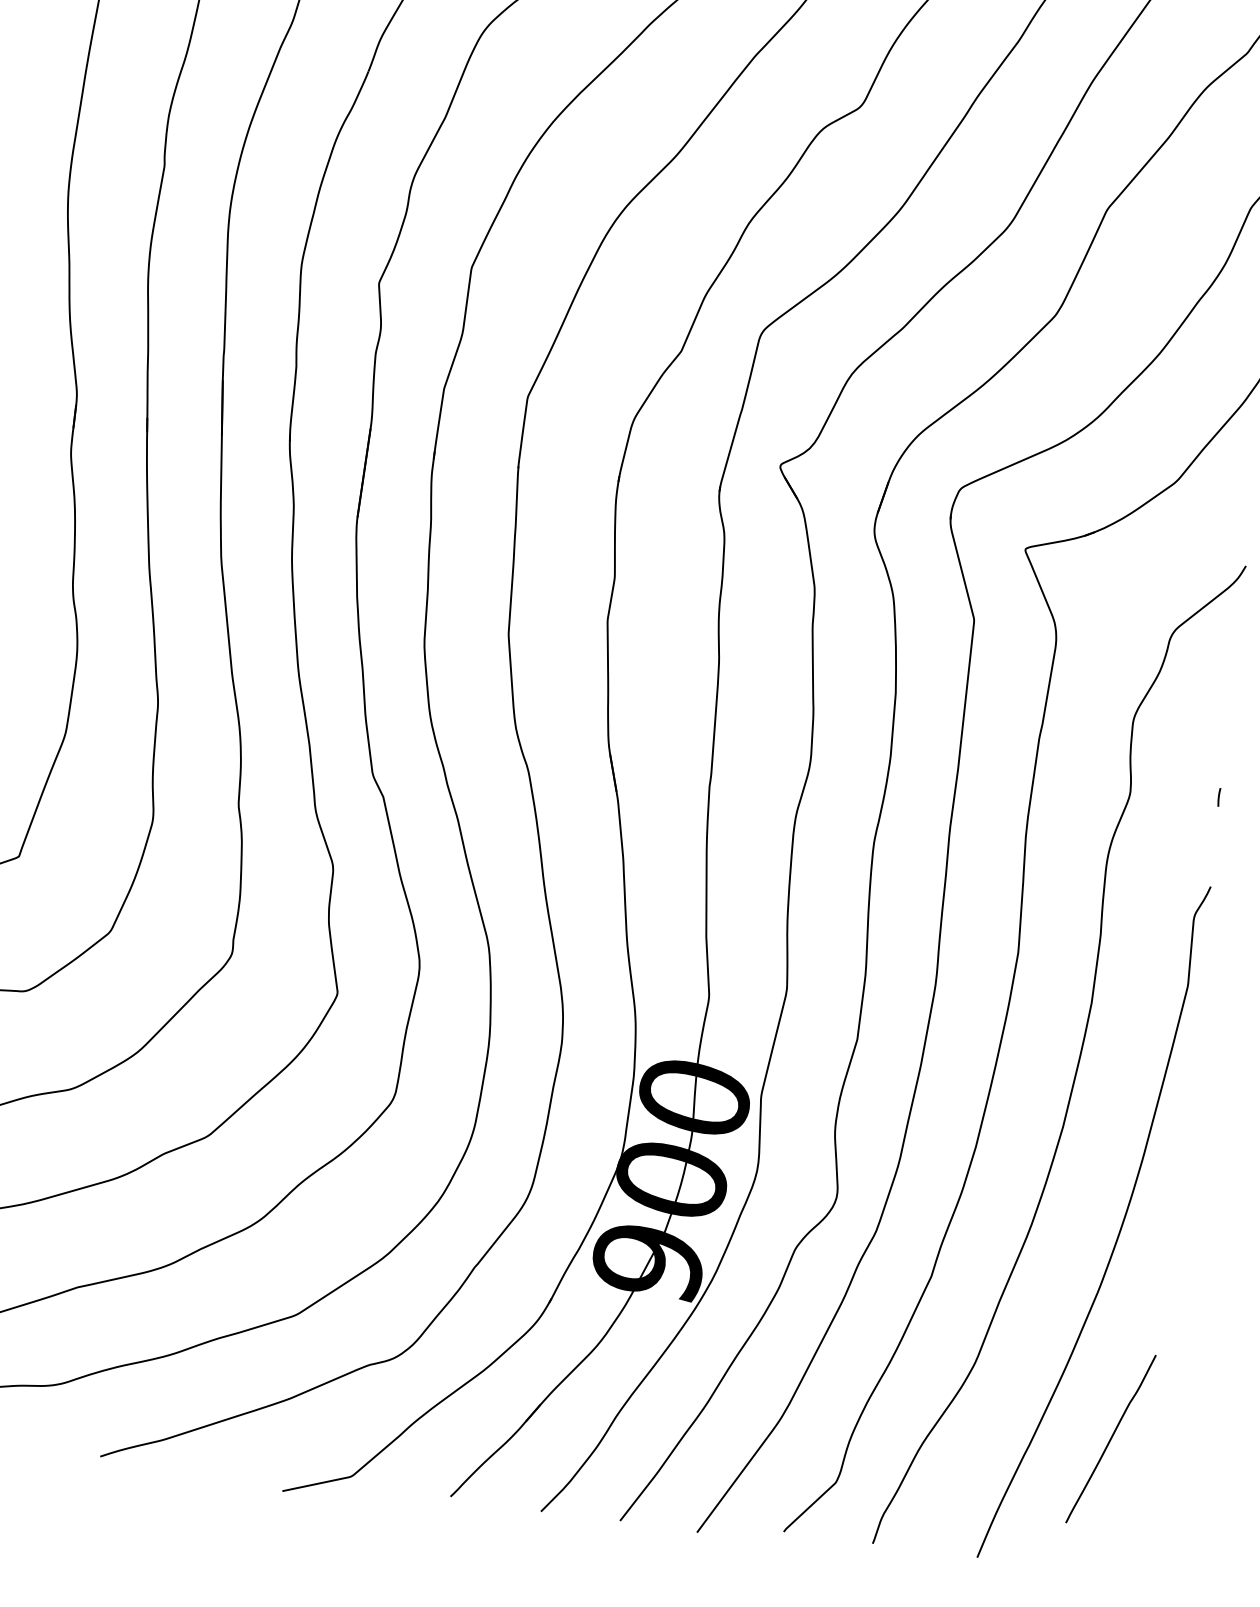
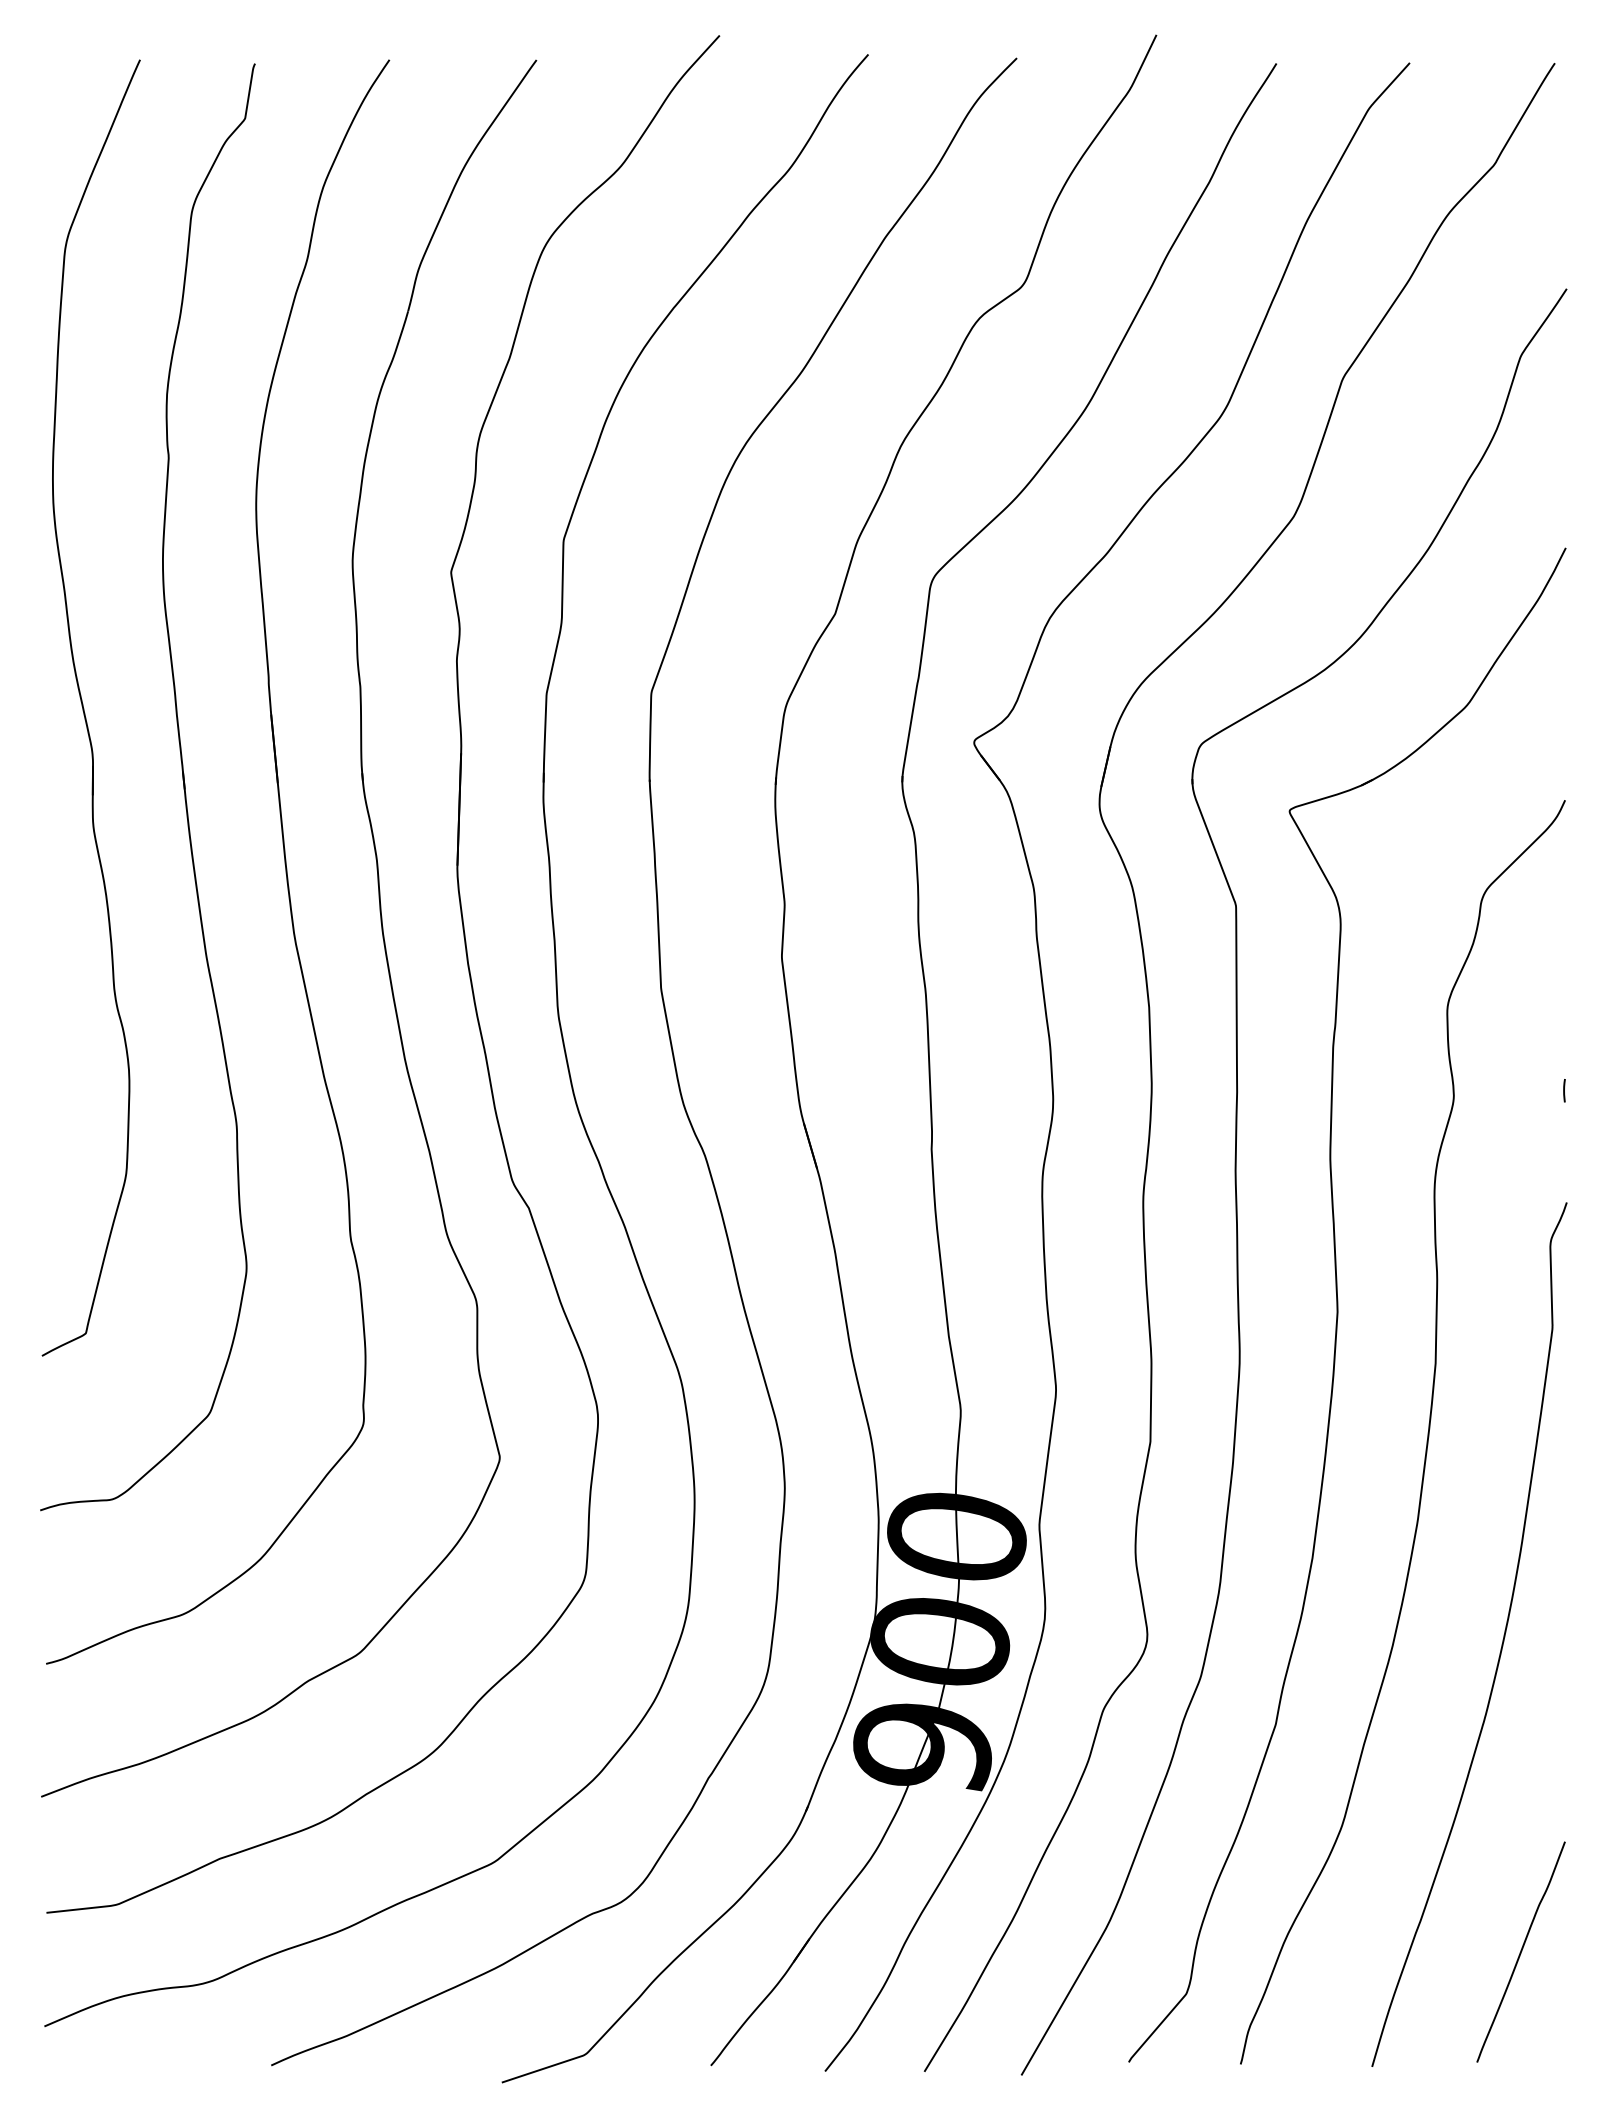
curve: (1110, 1438) -> (1520, 1951), moved

